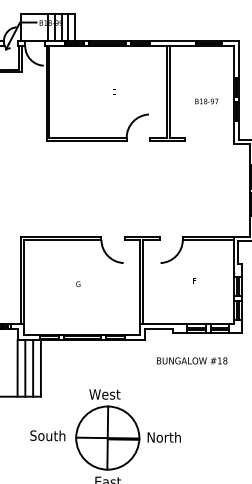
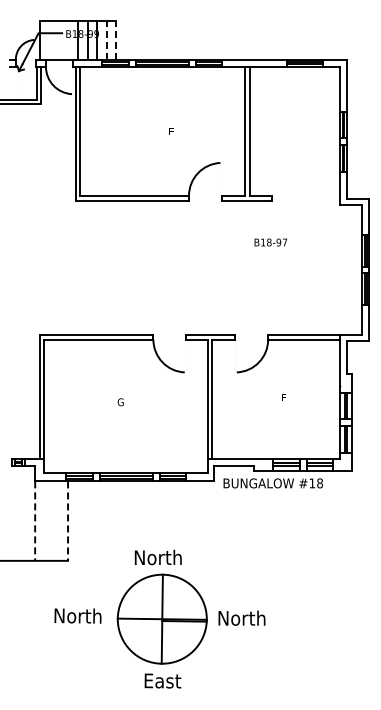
line: (68, 27) -> (106, 40), solid -> dashed
line: (75, 27) -> (116, 40), solid -> dashed
text: (206, 101) -> (270, 242), moved
text: (191, 360) -> (272, 483), moved
line: (17, 368) -> (35, 521), solid -> dashed
line: (25, 368) -> (46, 520), removed
line: (33, 368) -> (57, 520), removed
line: (41, 368) -> (68, 521), solid -> dashed
text: (104, 394) -> (157, 557), West -> North
text: (47, 435) -> (77, 615), South -> North

